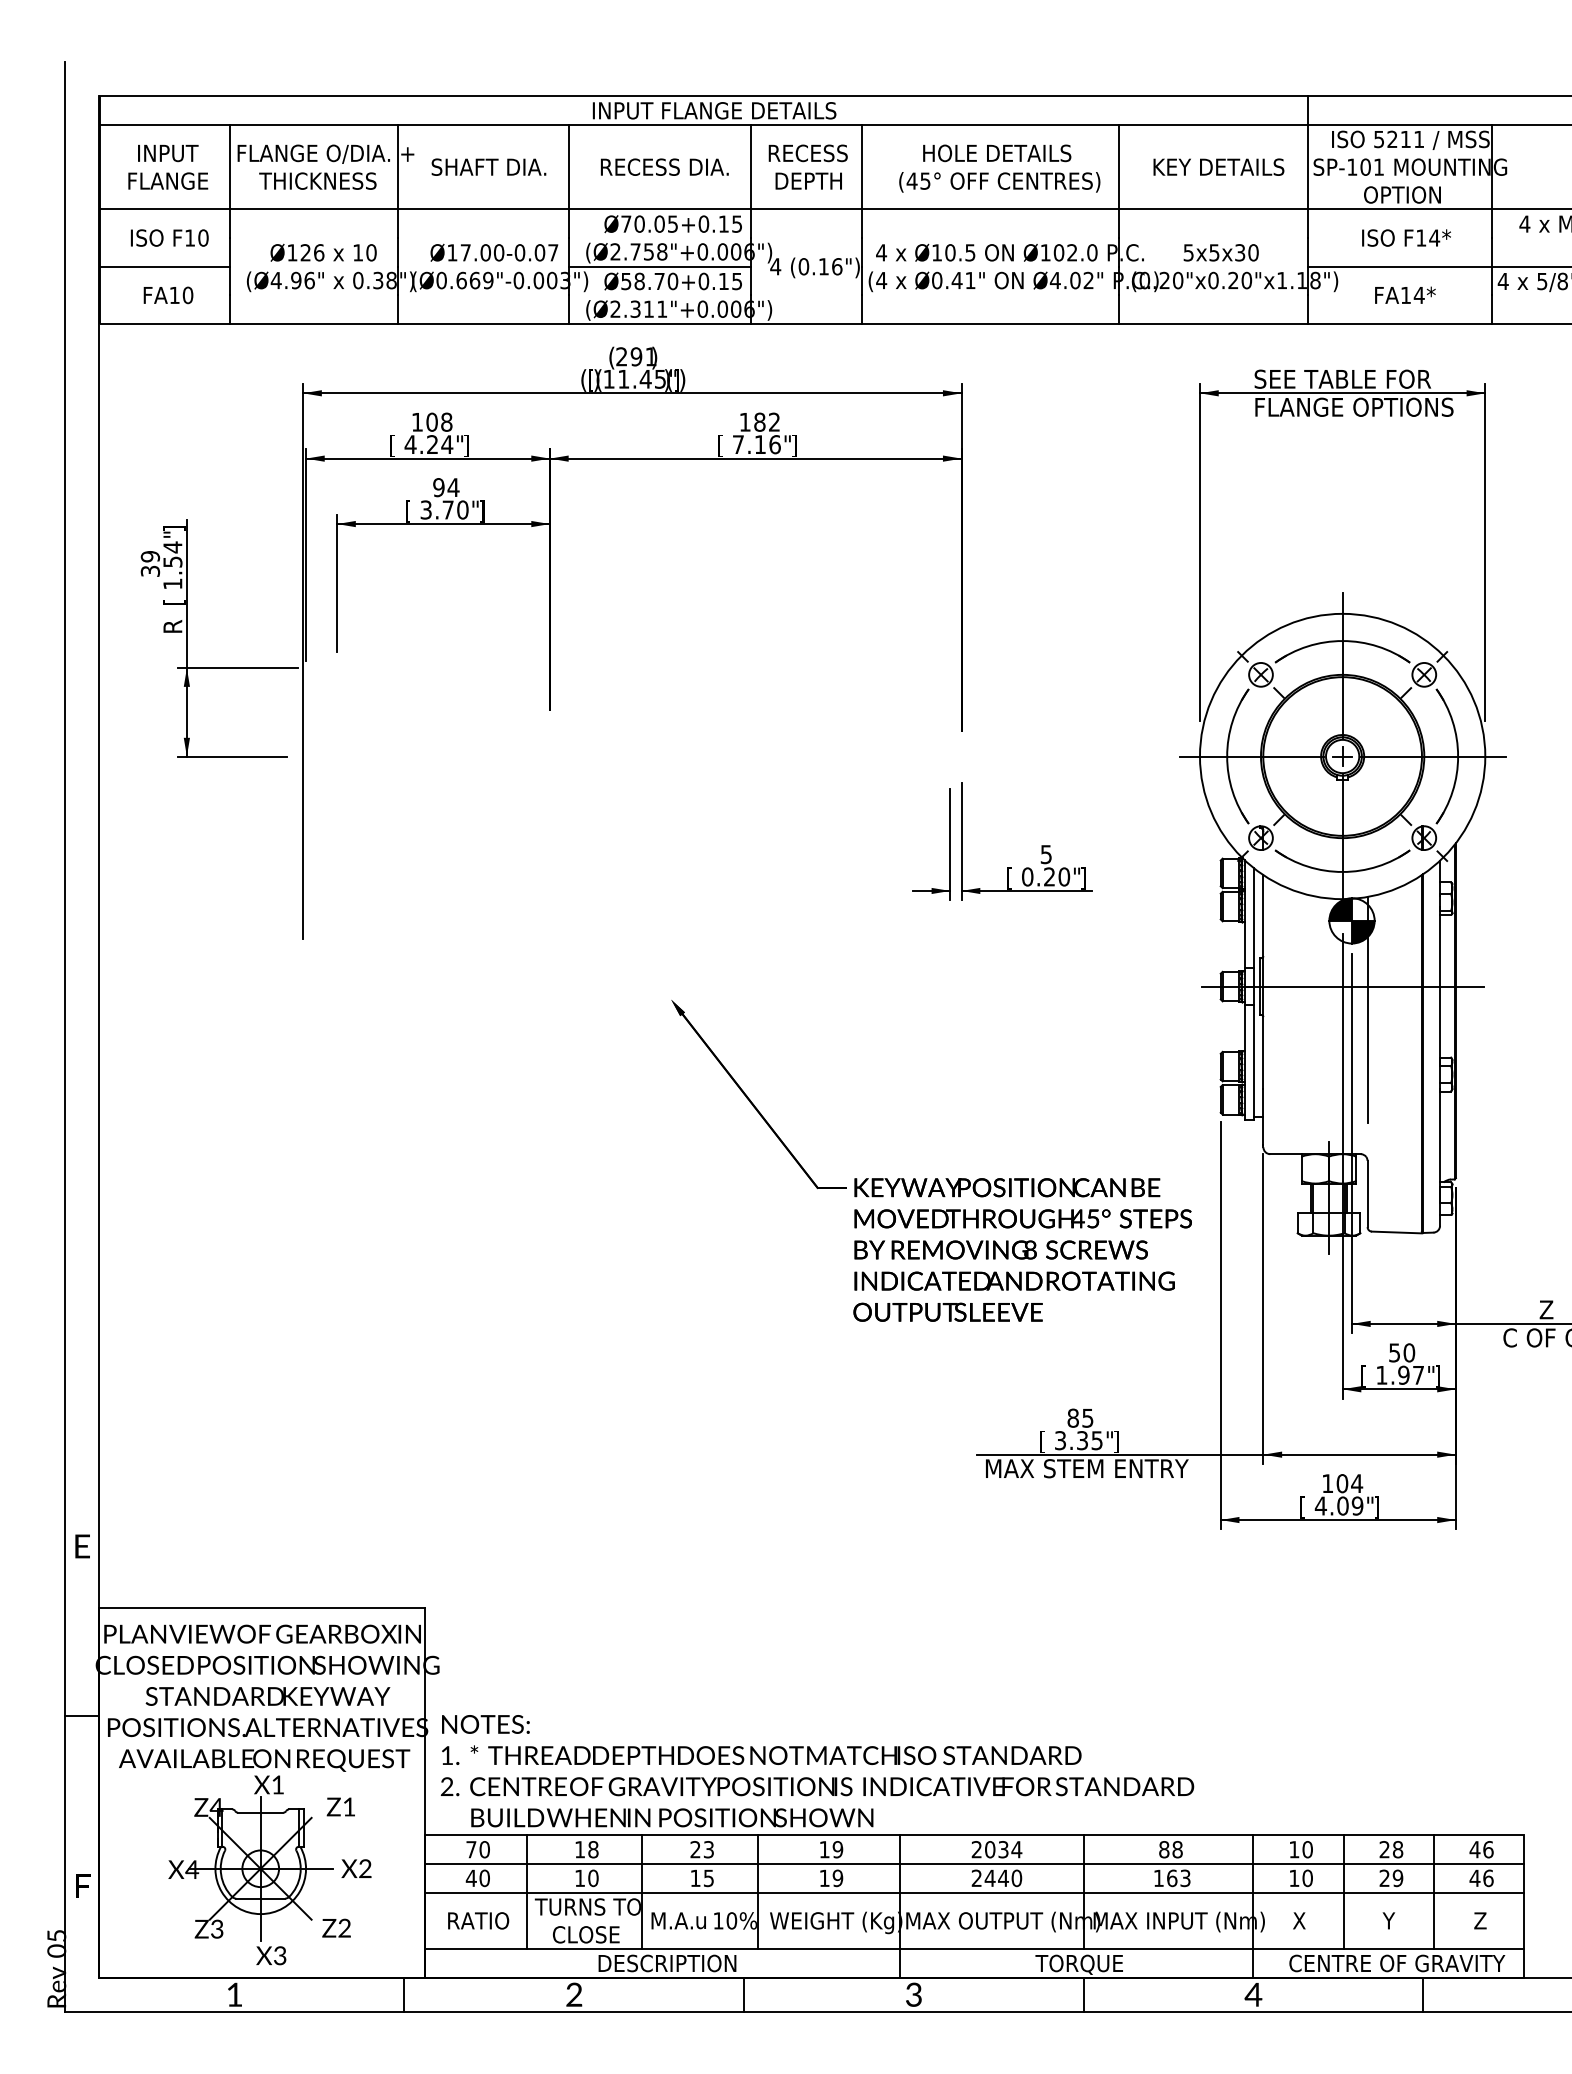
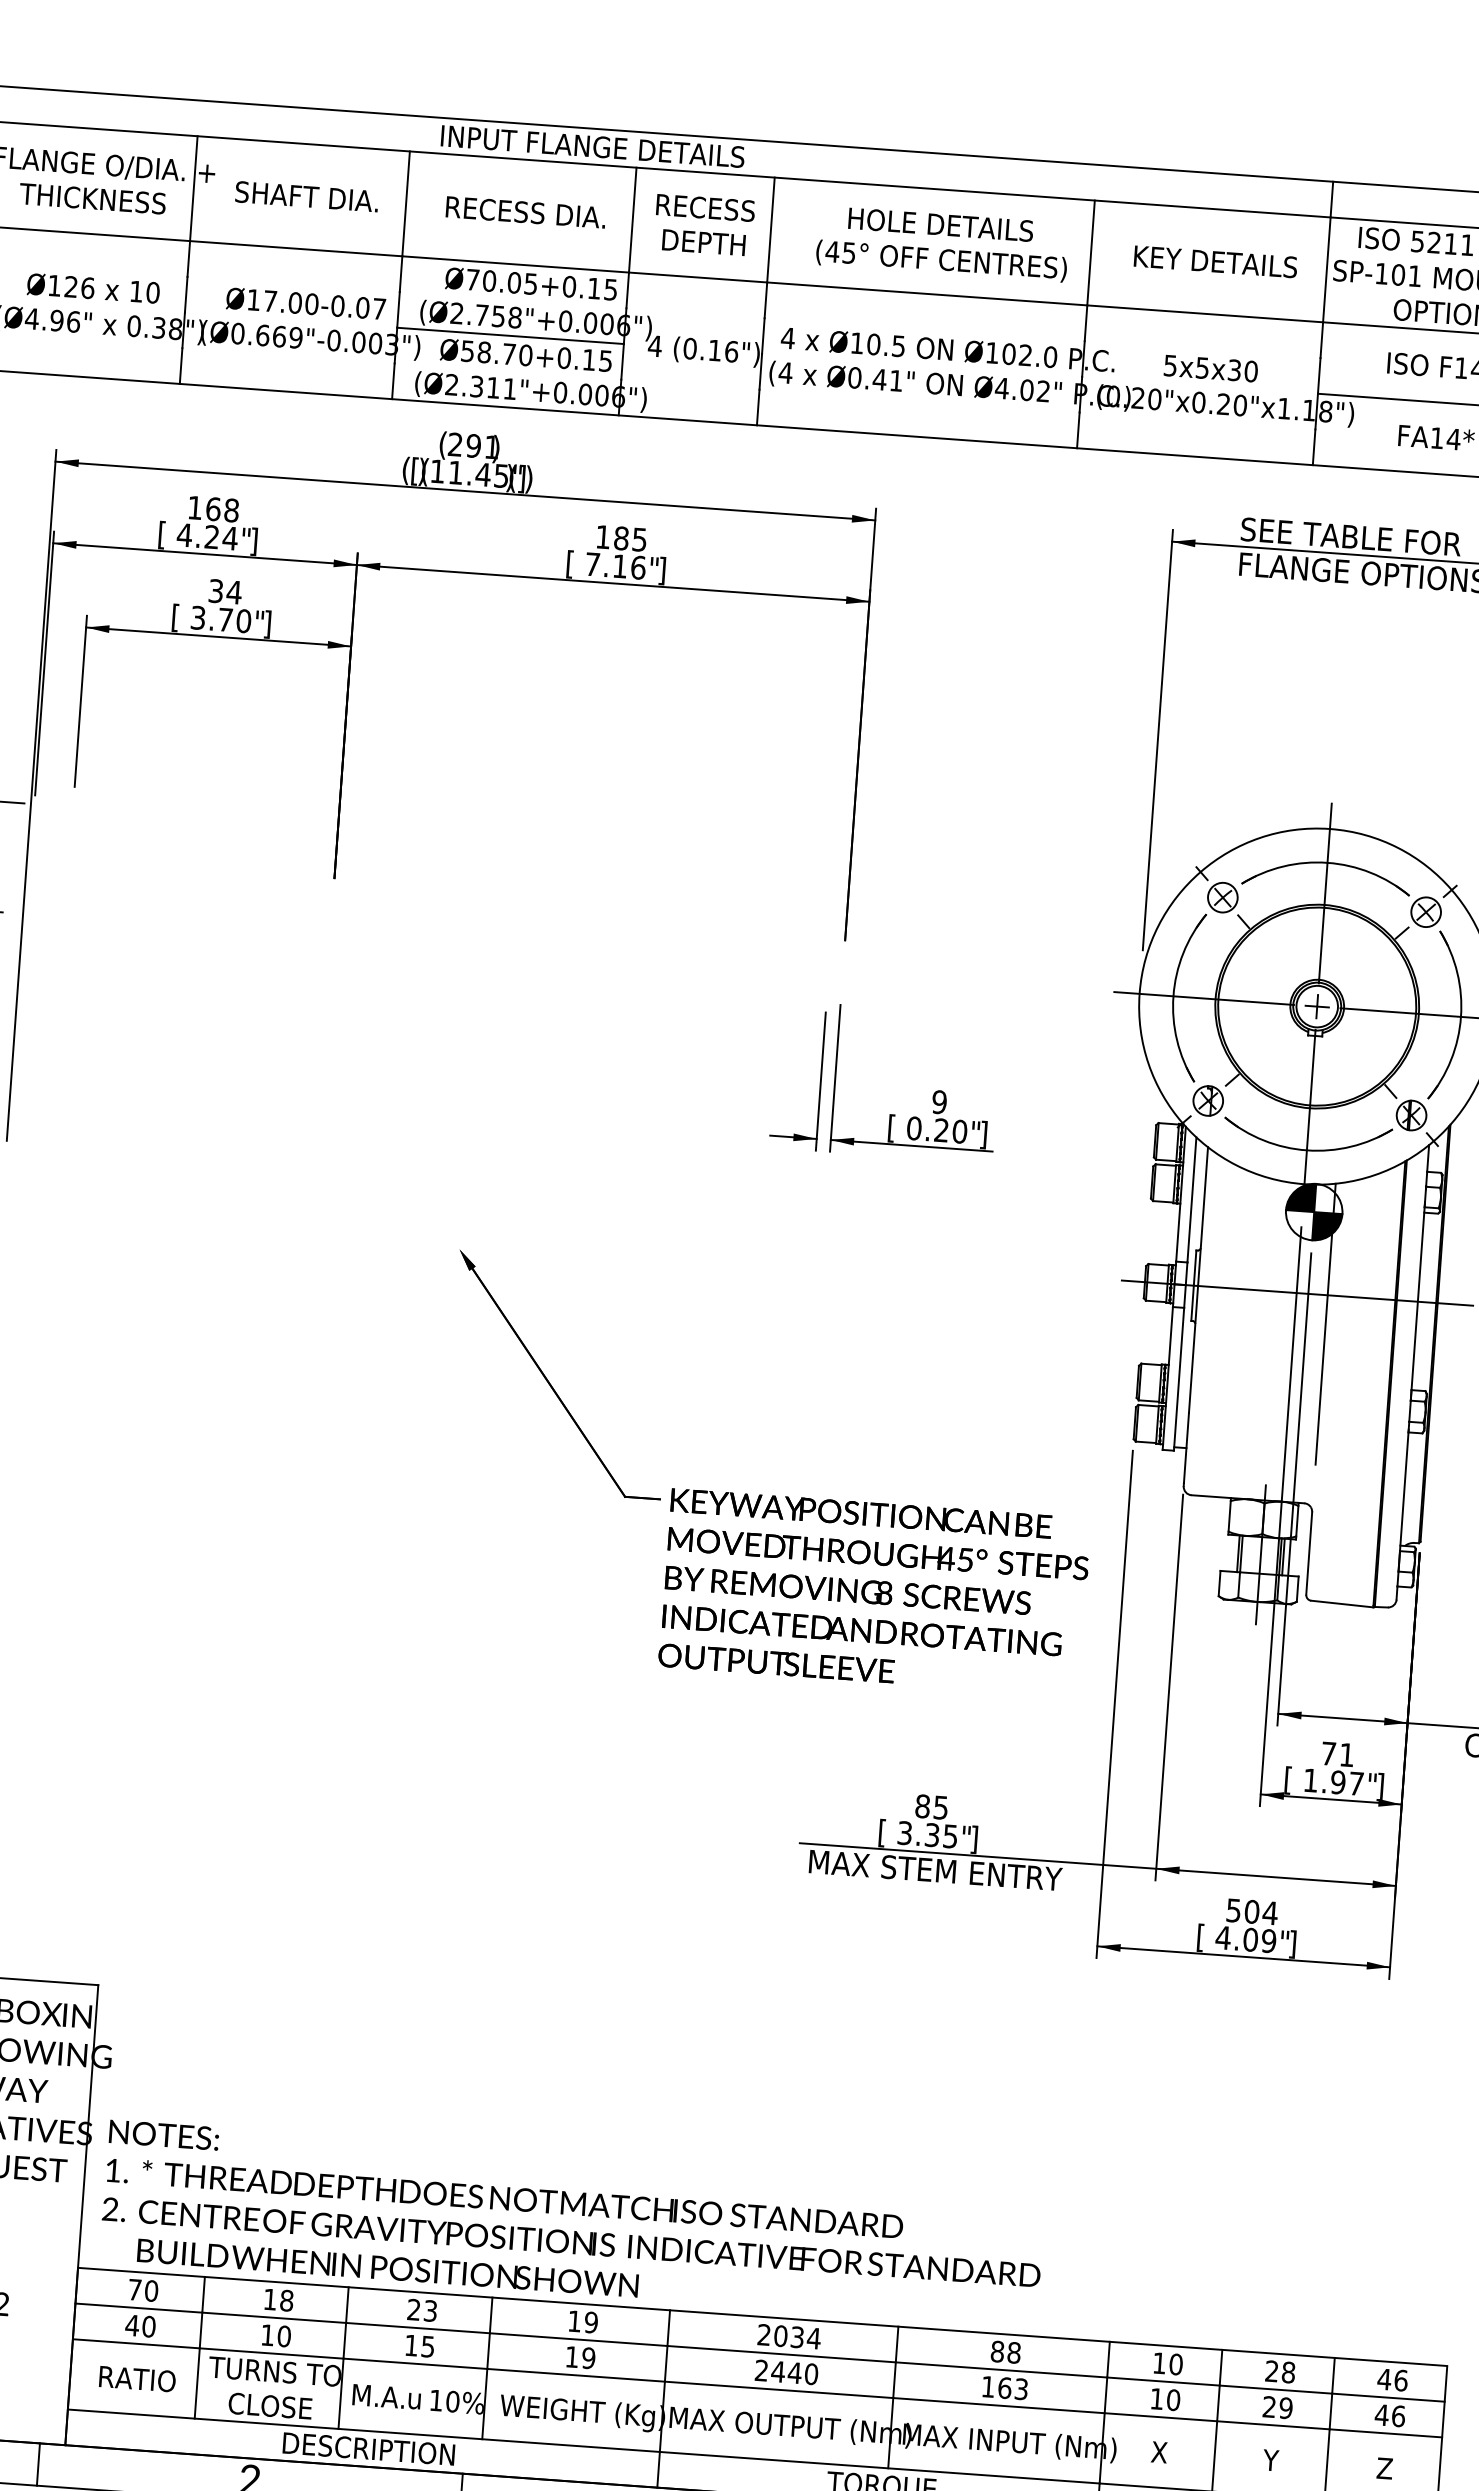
text: (431, 421) -> (212, 508), 108 -> 168
text: (774, 421) -> (639, 538), 182 -> 185
text: (438, 487) -> (215, 591), 94 -> 34
text: (1046, 854) -> (939, 1102), 5 -> 9
text: (1402, 1352) -> (1338, 1753), 50 -> 71
text: (1327, 1483) -> (1233, 1910), 104 -> 504

